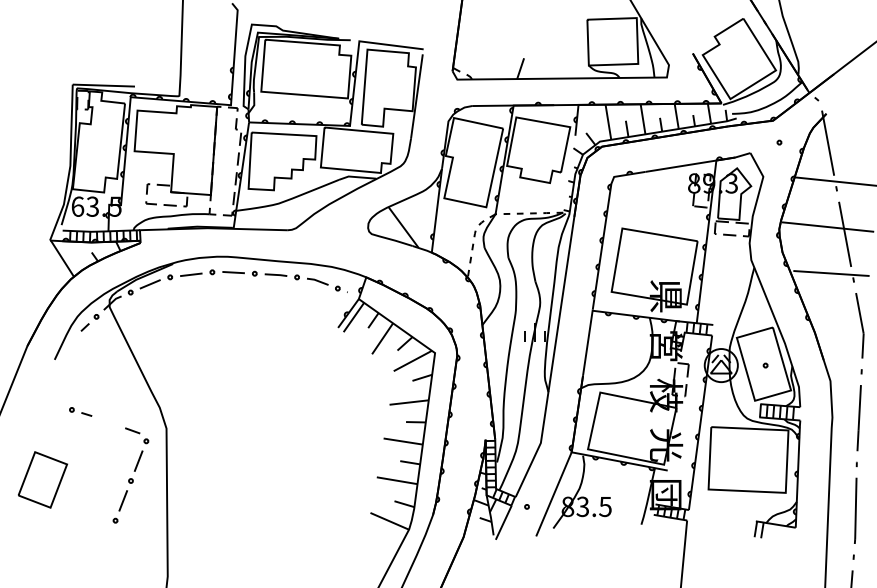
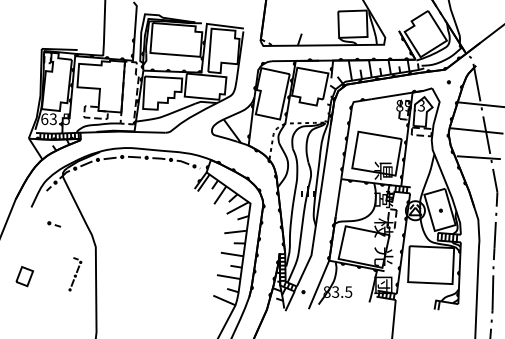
part: (80, 412) -> (54, 224), moved
part: (131, 476) -> (75, 274), size x0.6
part: (42, 479) -> (24, 276), size x0.6

